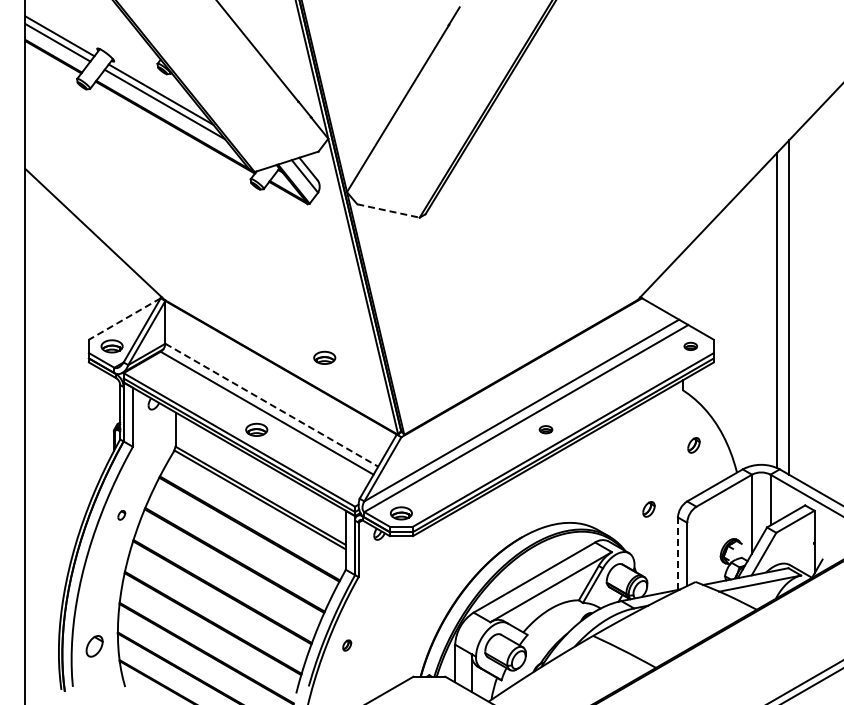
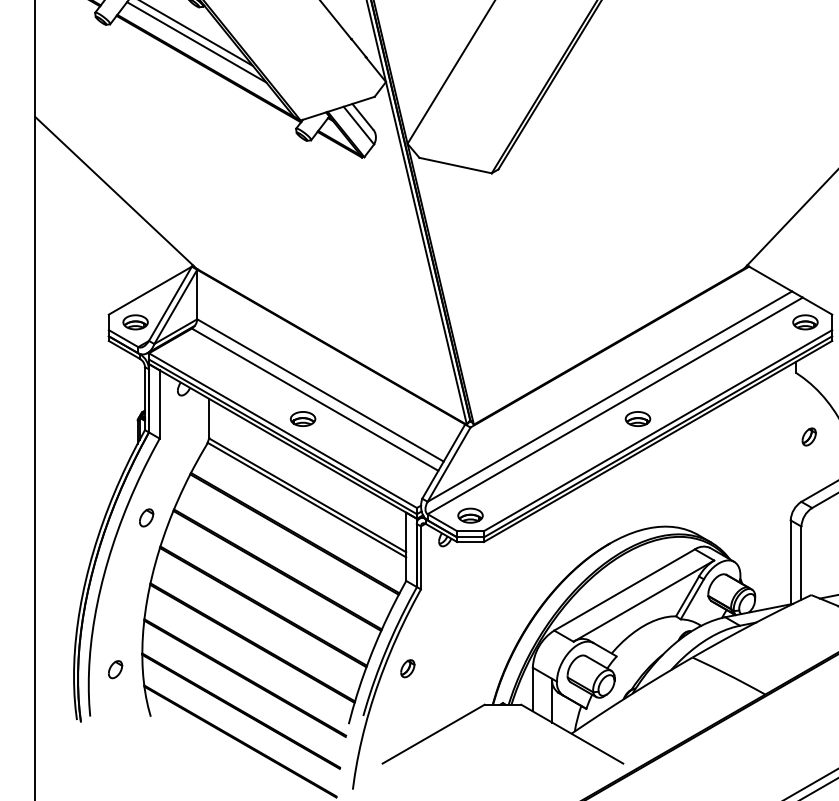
line: (388, 210) -> (455, 165), dashed -> solid
line: (124, 319) -> (149, 291), dashed -> solid
part: (690, 346) -> (805, 322), size x1.67
part: (324, 357) -> (381, 335), removed
line: (271, 405) -> (320, 390), dashed -> solid
part: (545, 429) -> (637, 418), size x1.67
part: (648, 509) -> (756, 511), removed
part: (121, 515) -> (146, 518), size x1.67
line: (677, 553) -> (790, 562), dashed -> solid
part: (346, 645) -> (406, 668), size x1.43
part: (94, 646) -> (115, 669), size x0.71

